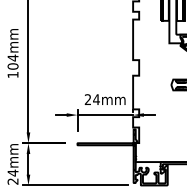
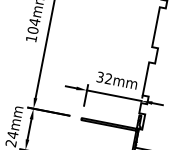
text: (91, 99) -> (103, 77), 24mm -> 32mm

